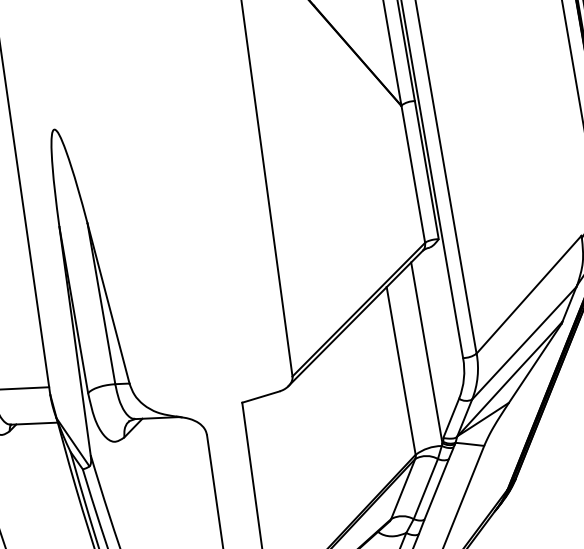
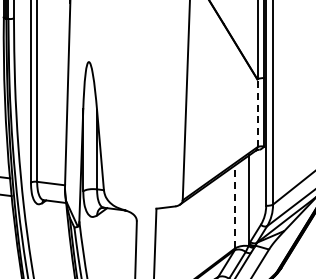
line: (413, 174) -> (257, 113), solid -> dashed
line: (401, 370) -> (235, 206), solid -> dashed

